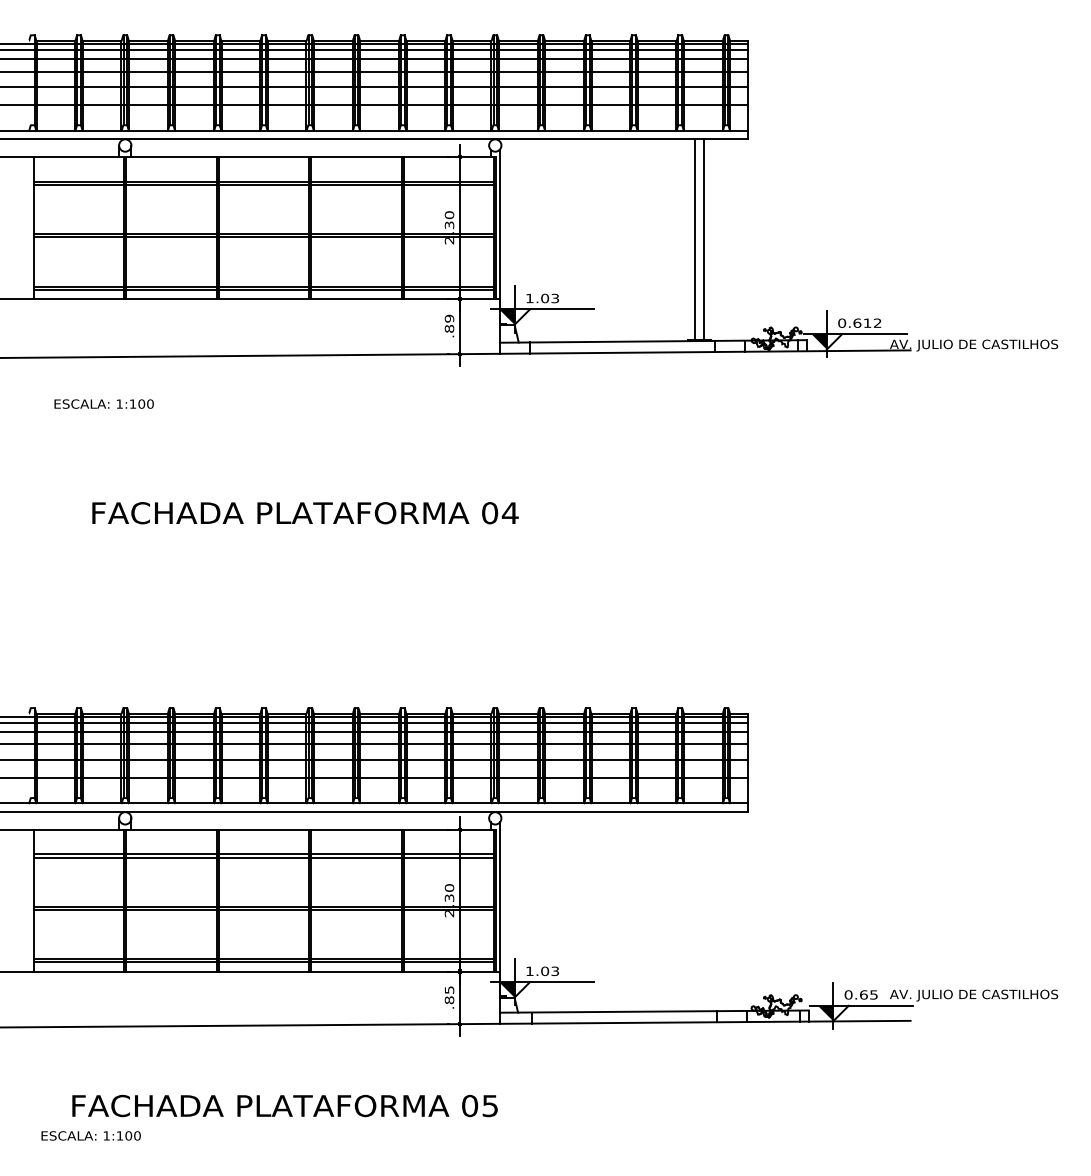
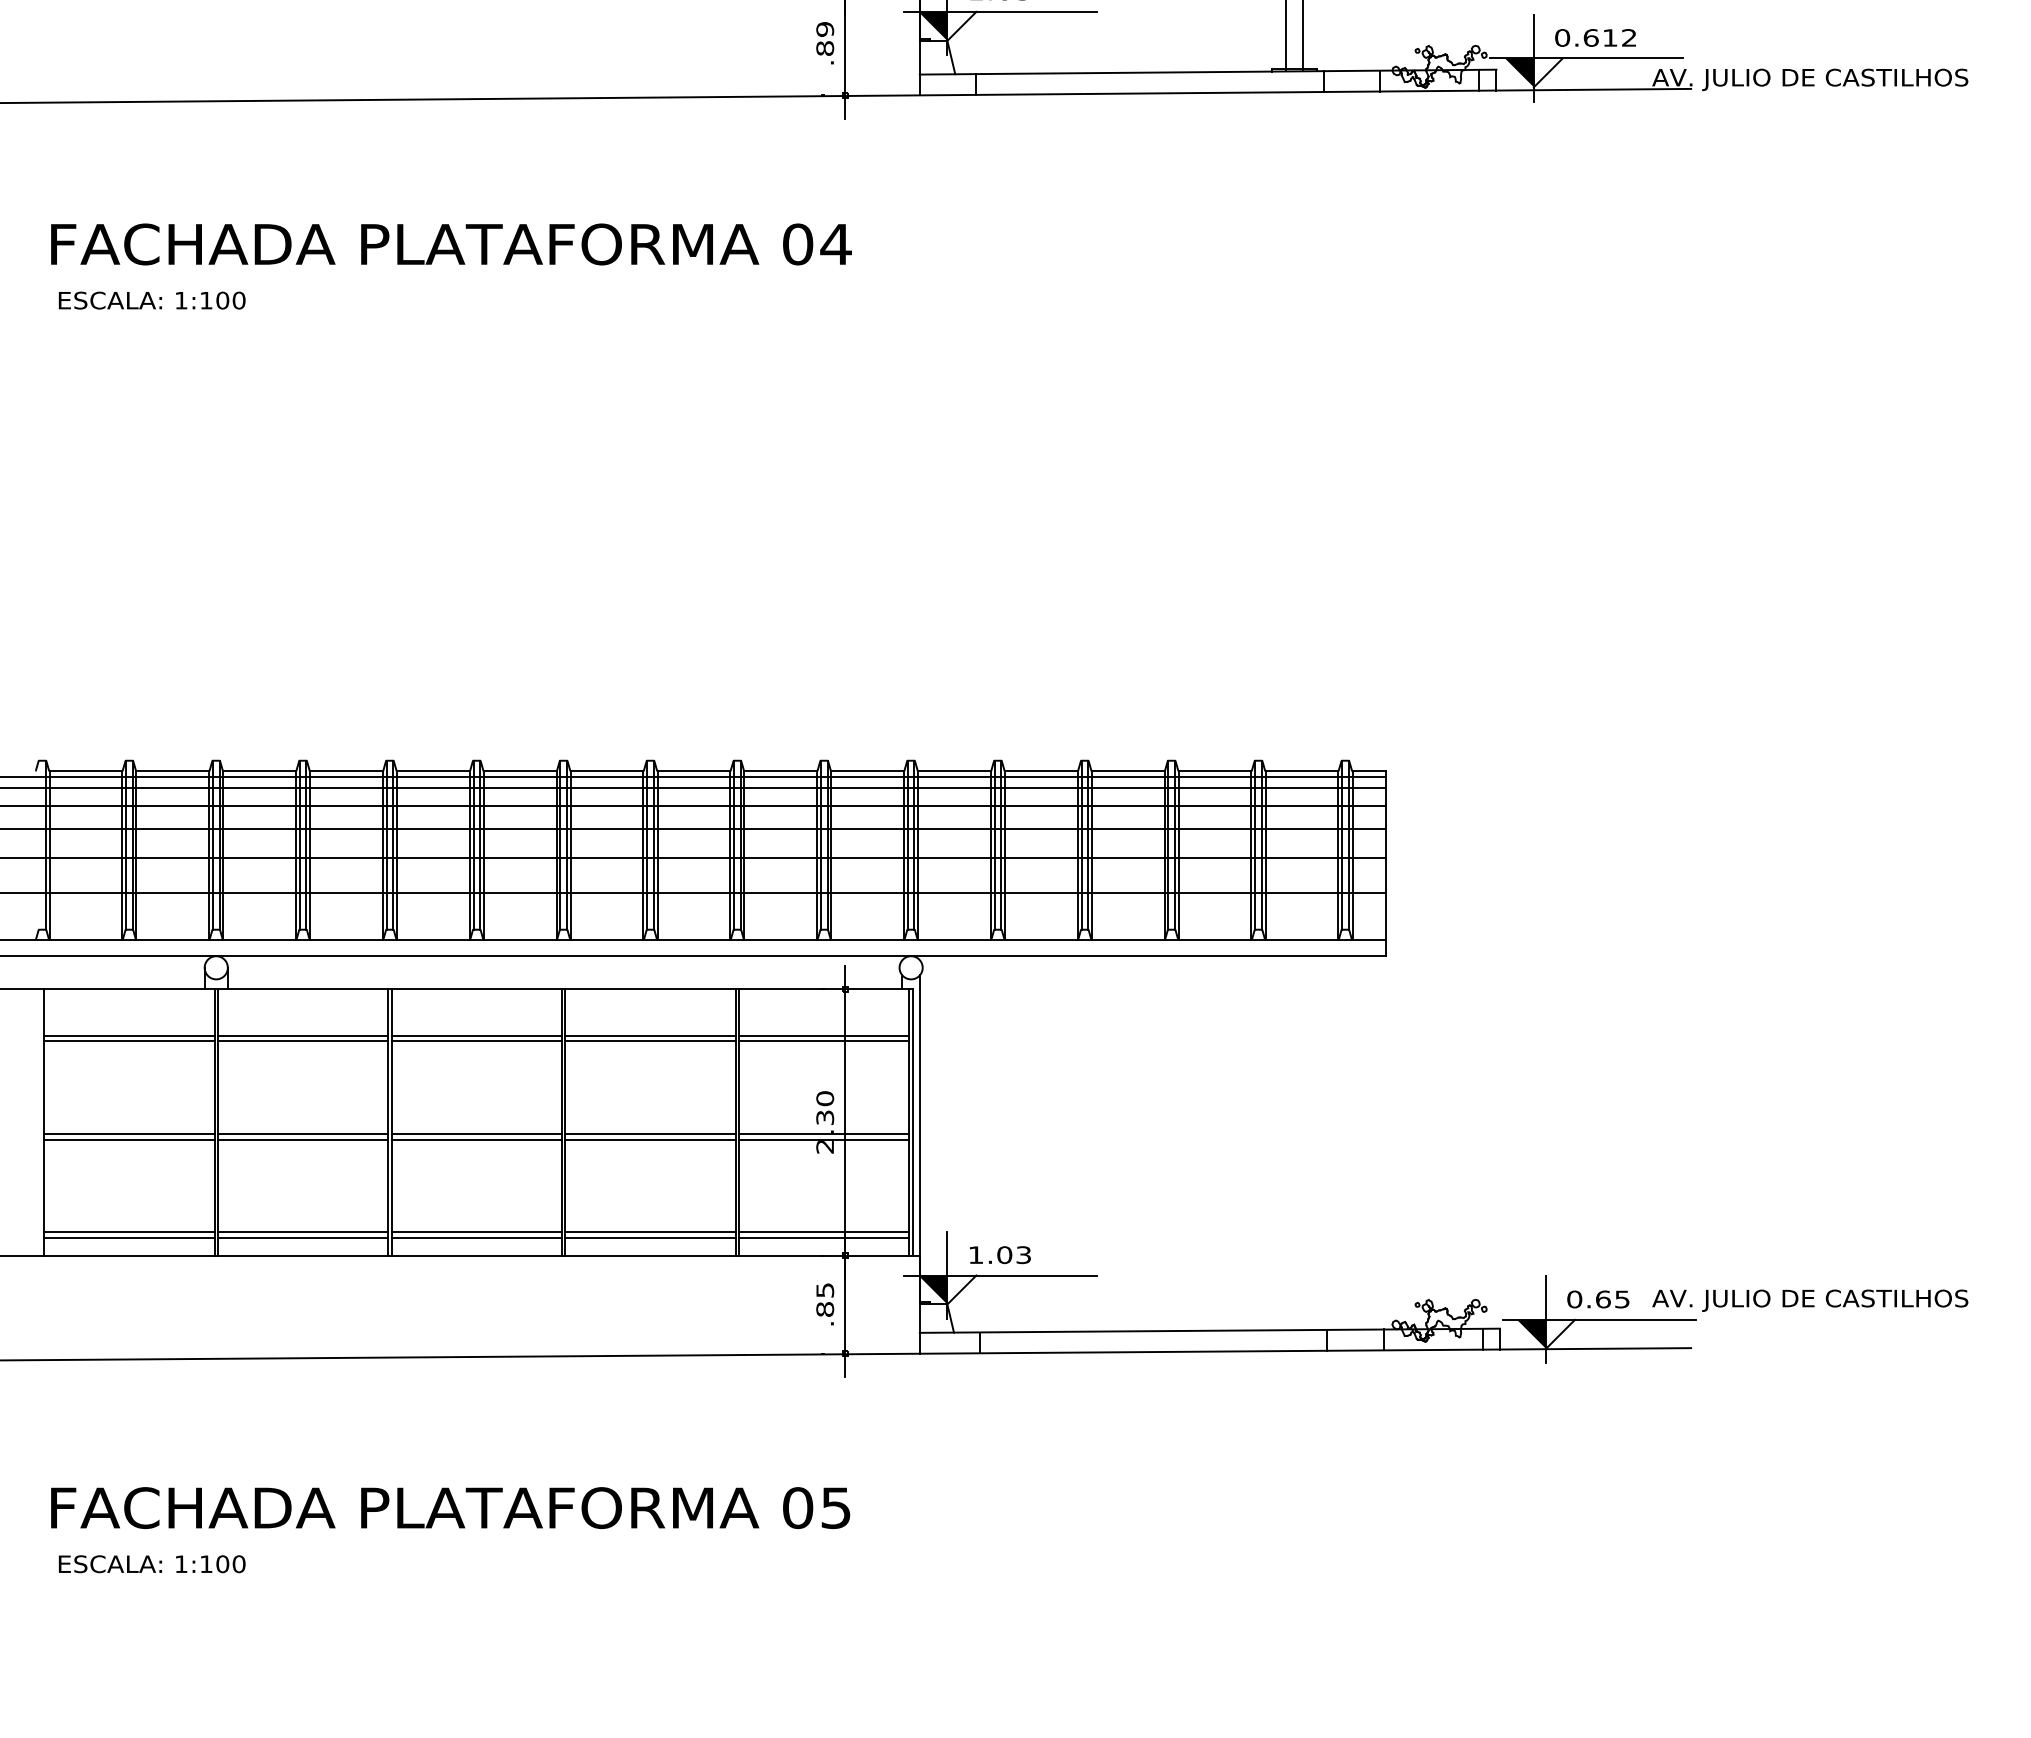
text: (103, 403) -> (150, 299), moved
text: (305, 513) -> (451, 245), moved
text: (284, 1105) -> (449, 1507), moved

